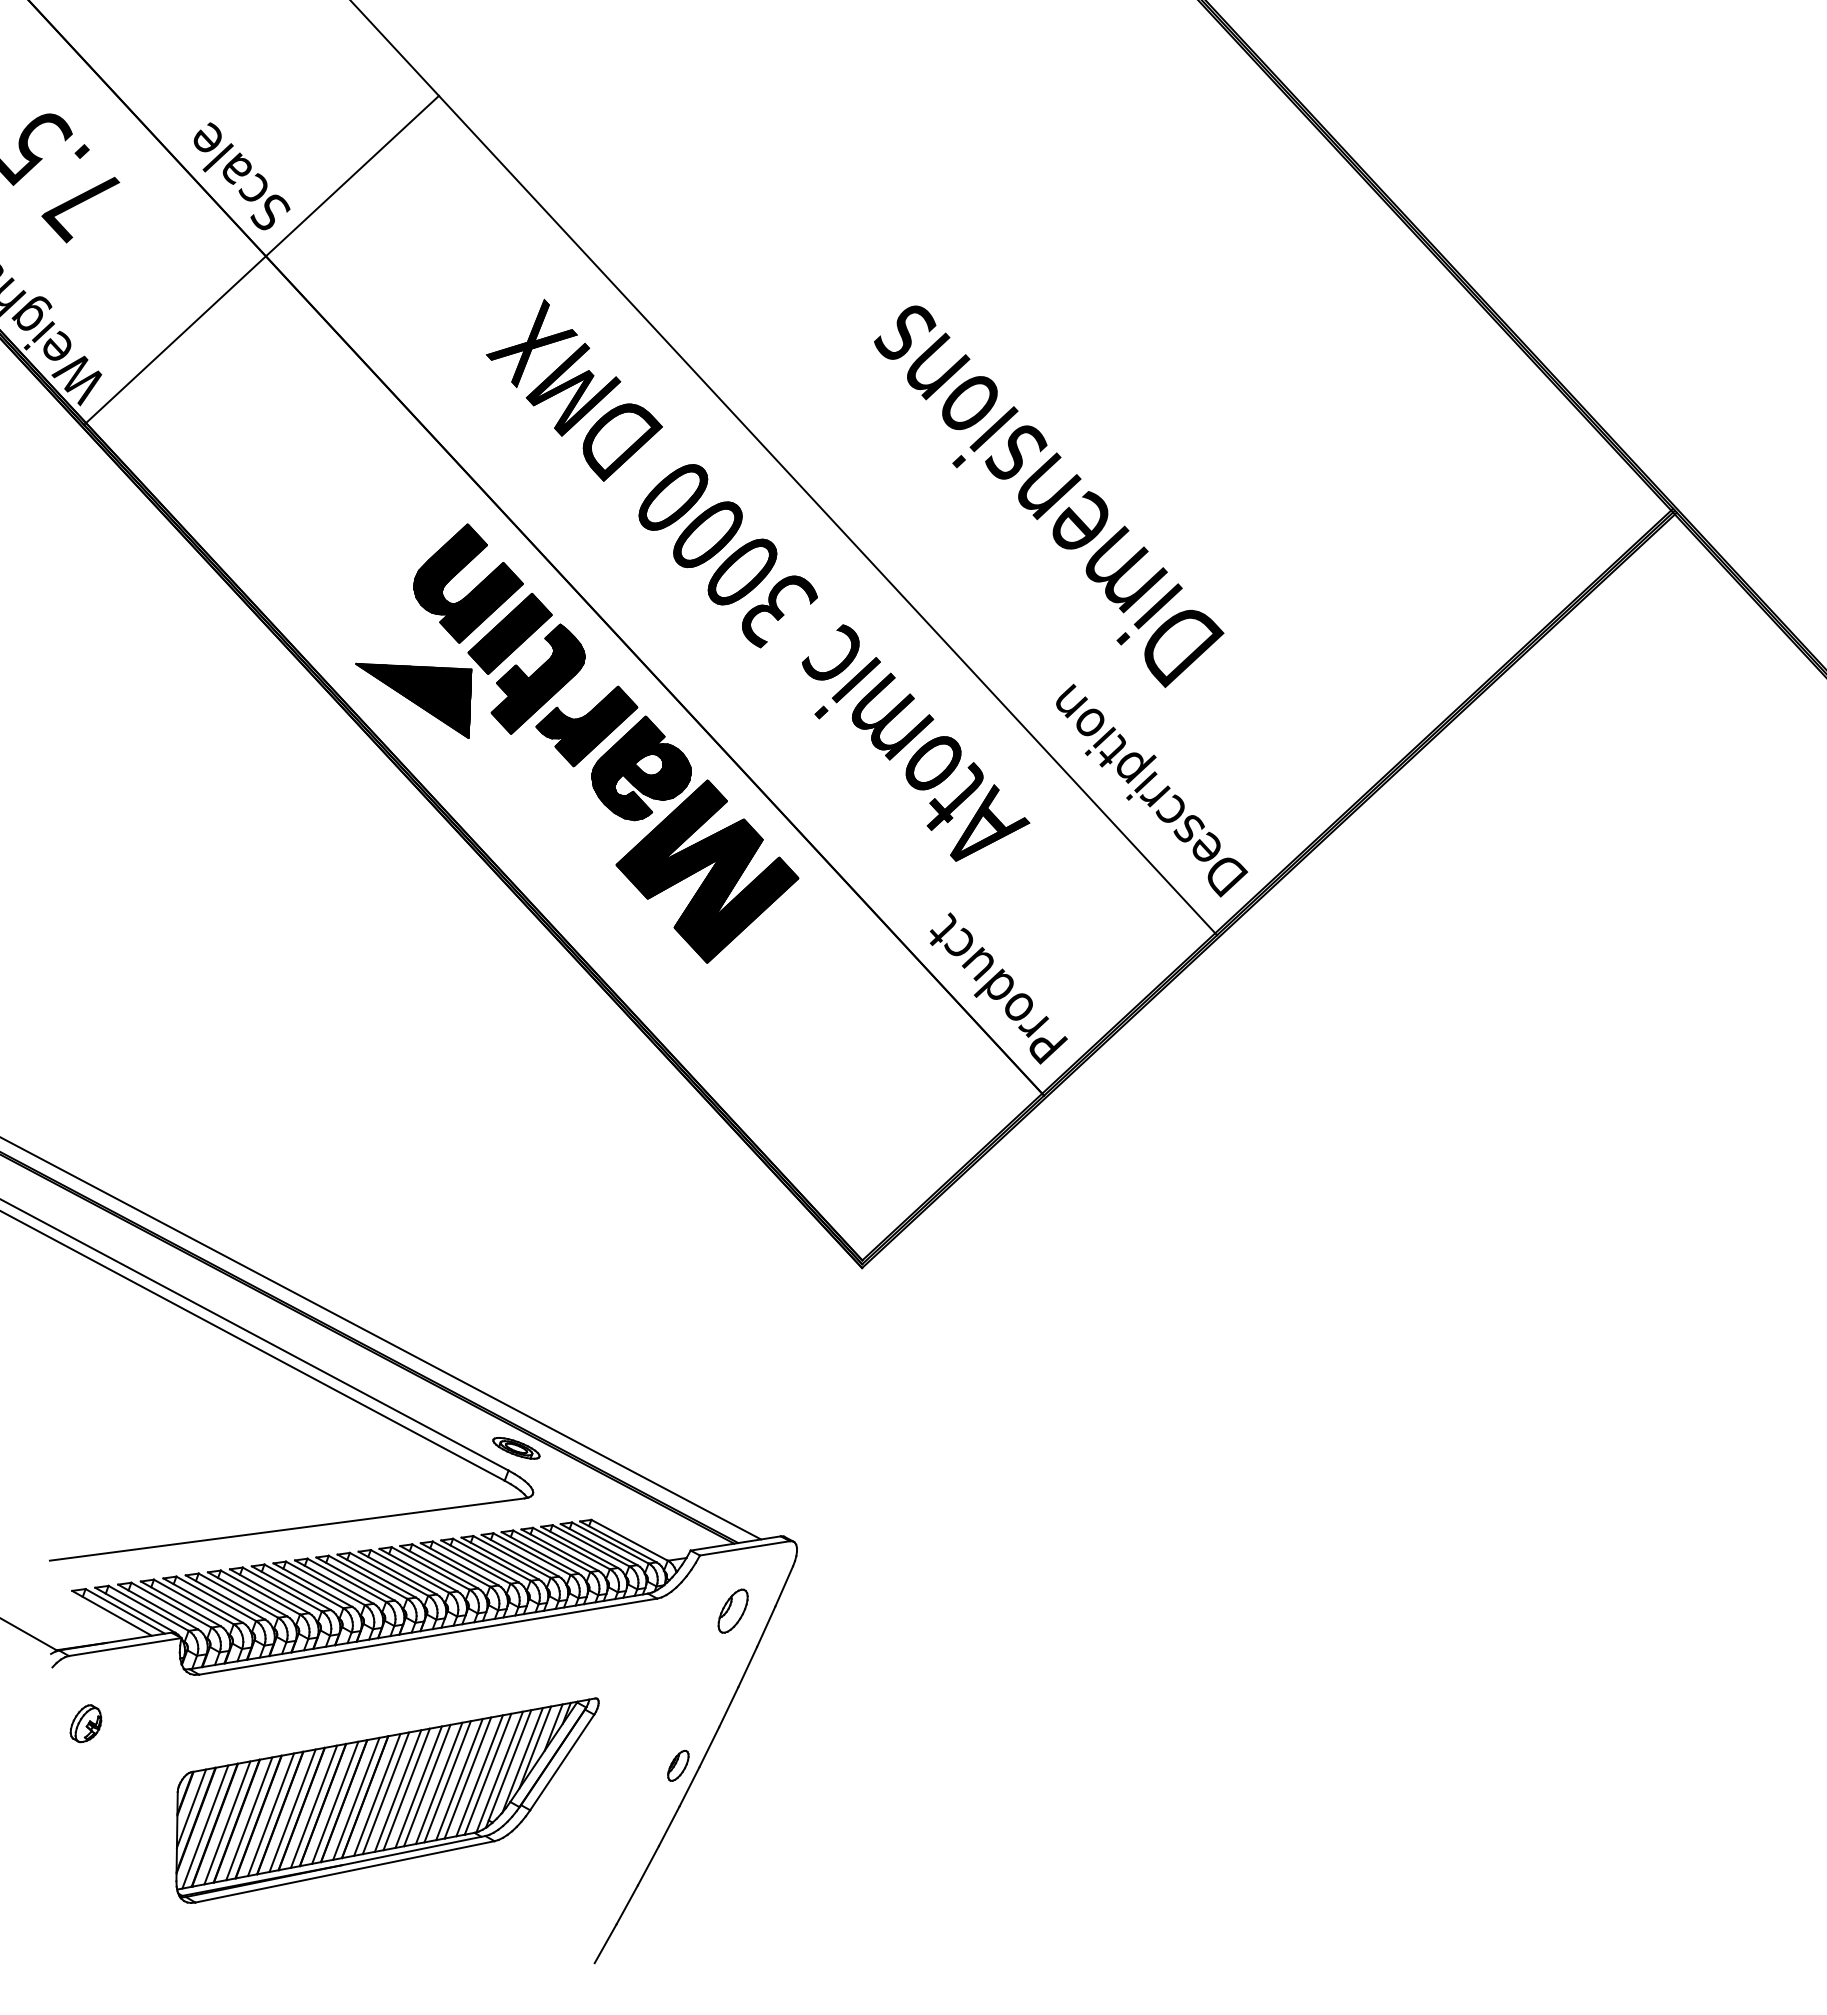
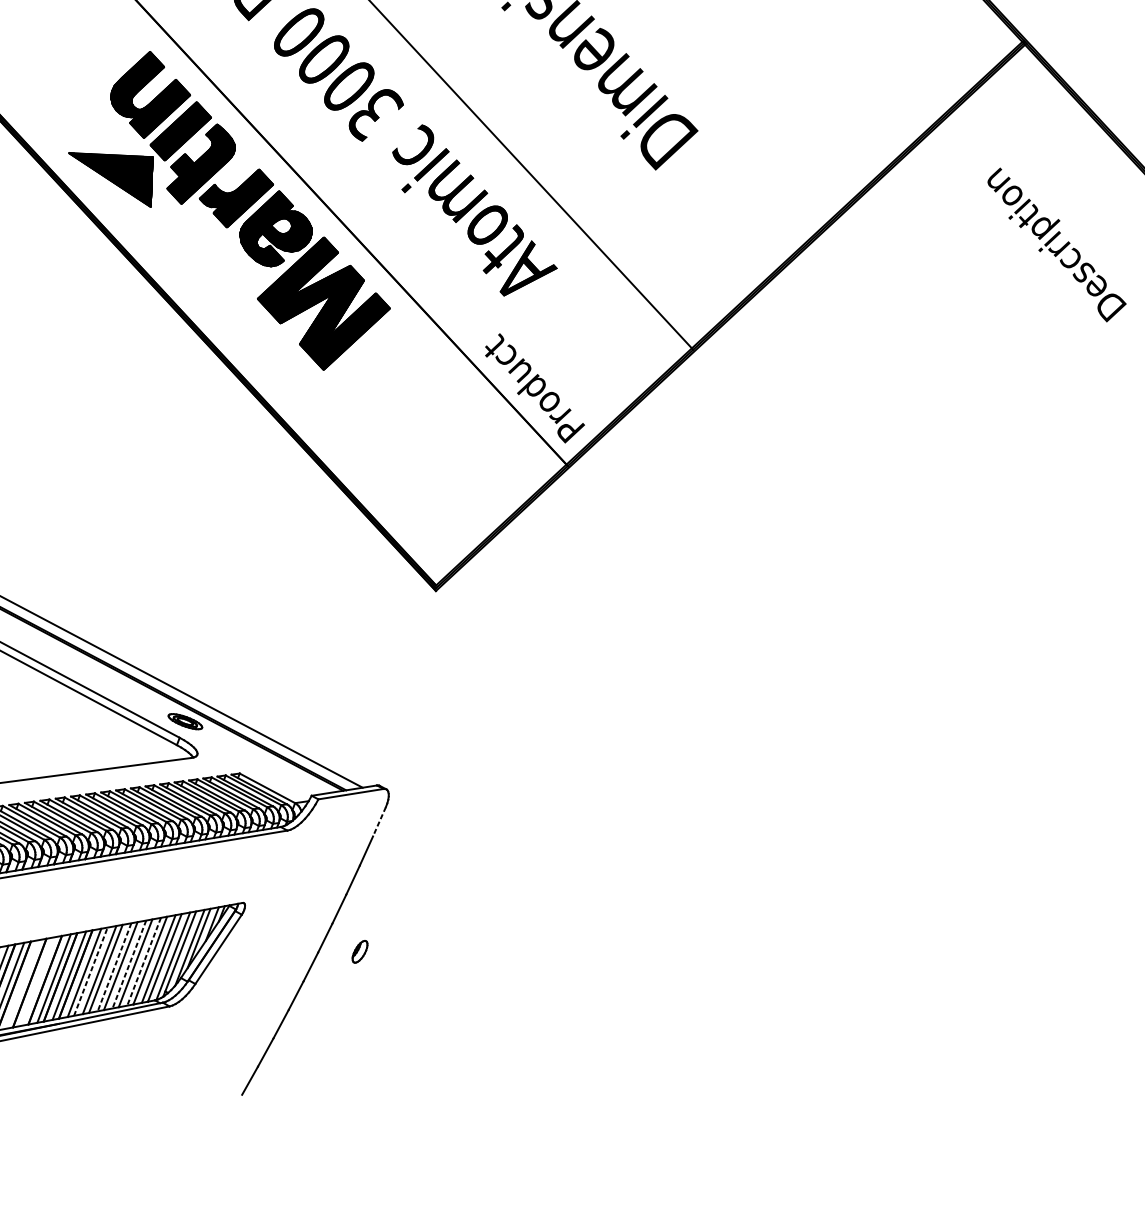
text: (1152, 790) -> (1057, 244), moved
line: (784, 1586) -> (379, 821), solid -> dashed
part: (732, 1610) -> (342, 839), removed
part: (678, 1765) -> (360, 951), moved
line: (459, 1779) -> (144, 961), solid -> dashed
line: (439, 1783) -> (129, 964), solid -> dashed
line: (418, 1787) -> (114, 967), solid -> dashed
line: (386, 1792) -> (91, 971), solid -> dashed
line: (313, 1806) -> (38, 981), removed
line: (292, 1810) -> (23, 984), removed

